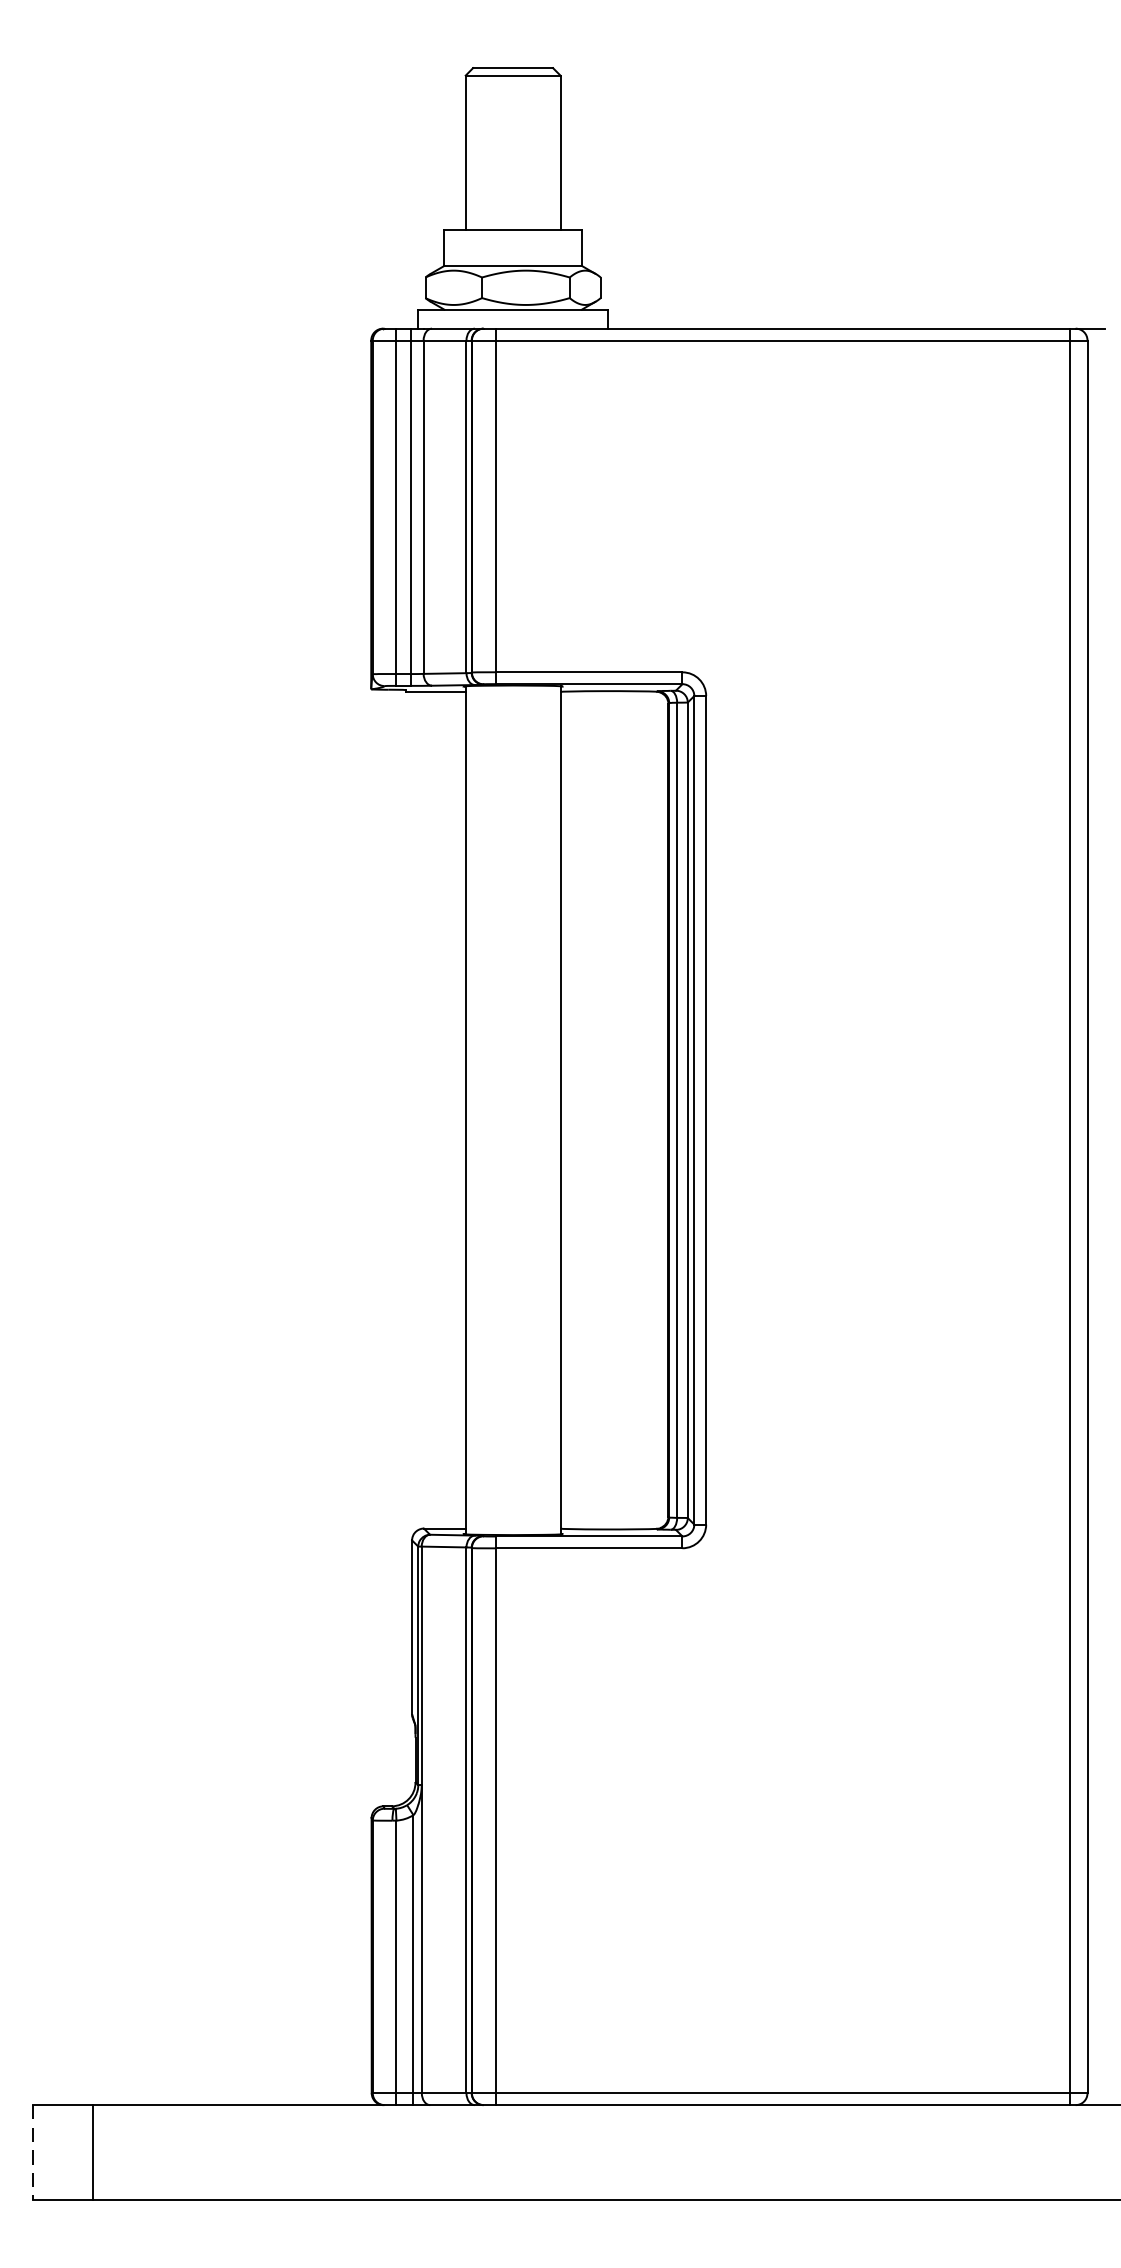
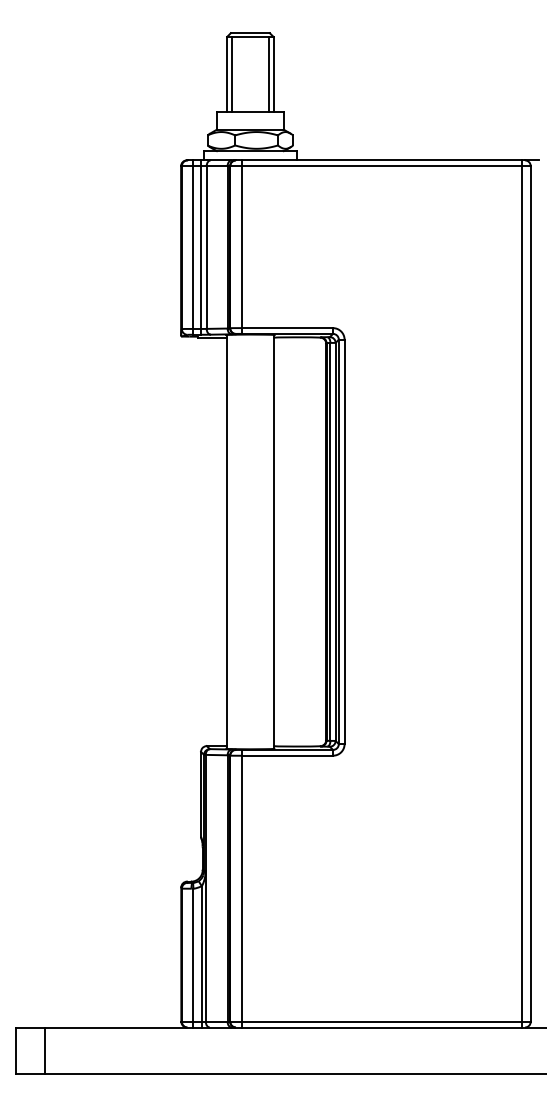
line: (474, 152) -> (231, 74), added
line: (552, 152) -> (269, 74), added
line: (34, 2154) -> (16, 1051), dashed -> solid

